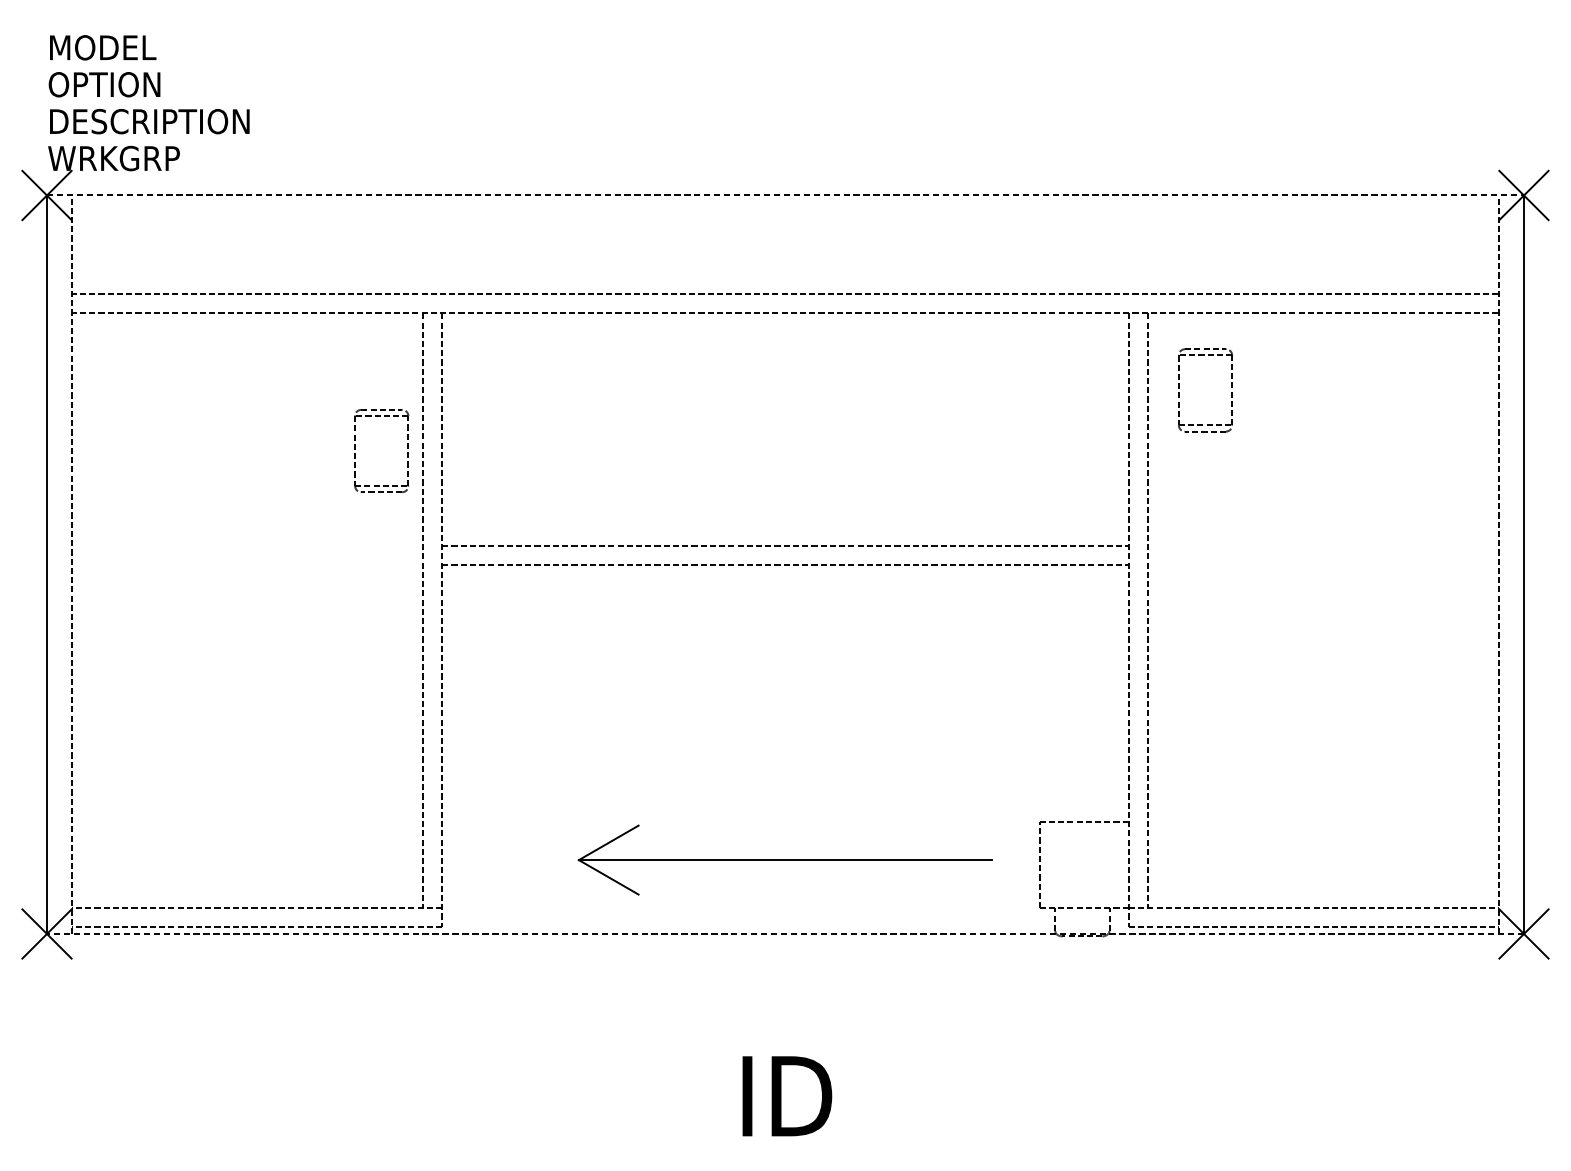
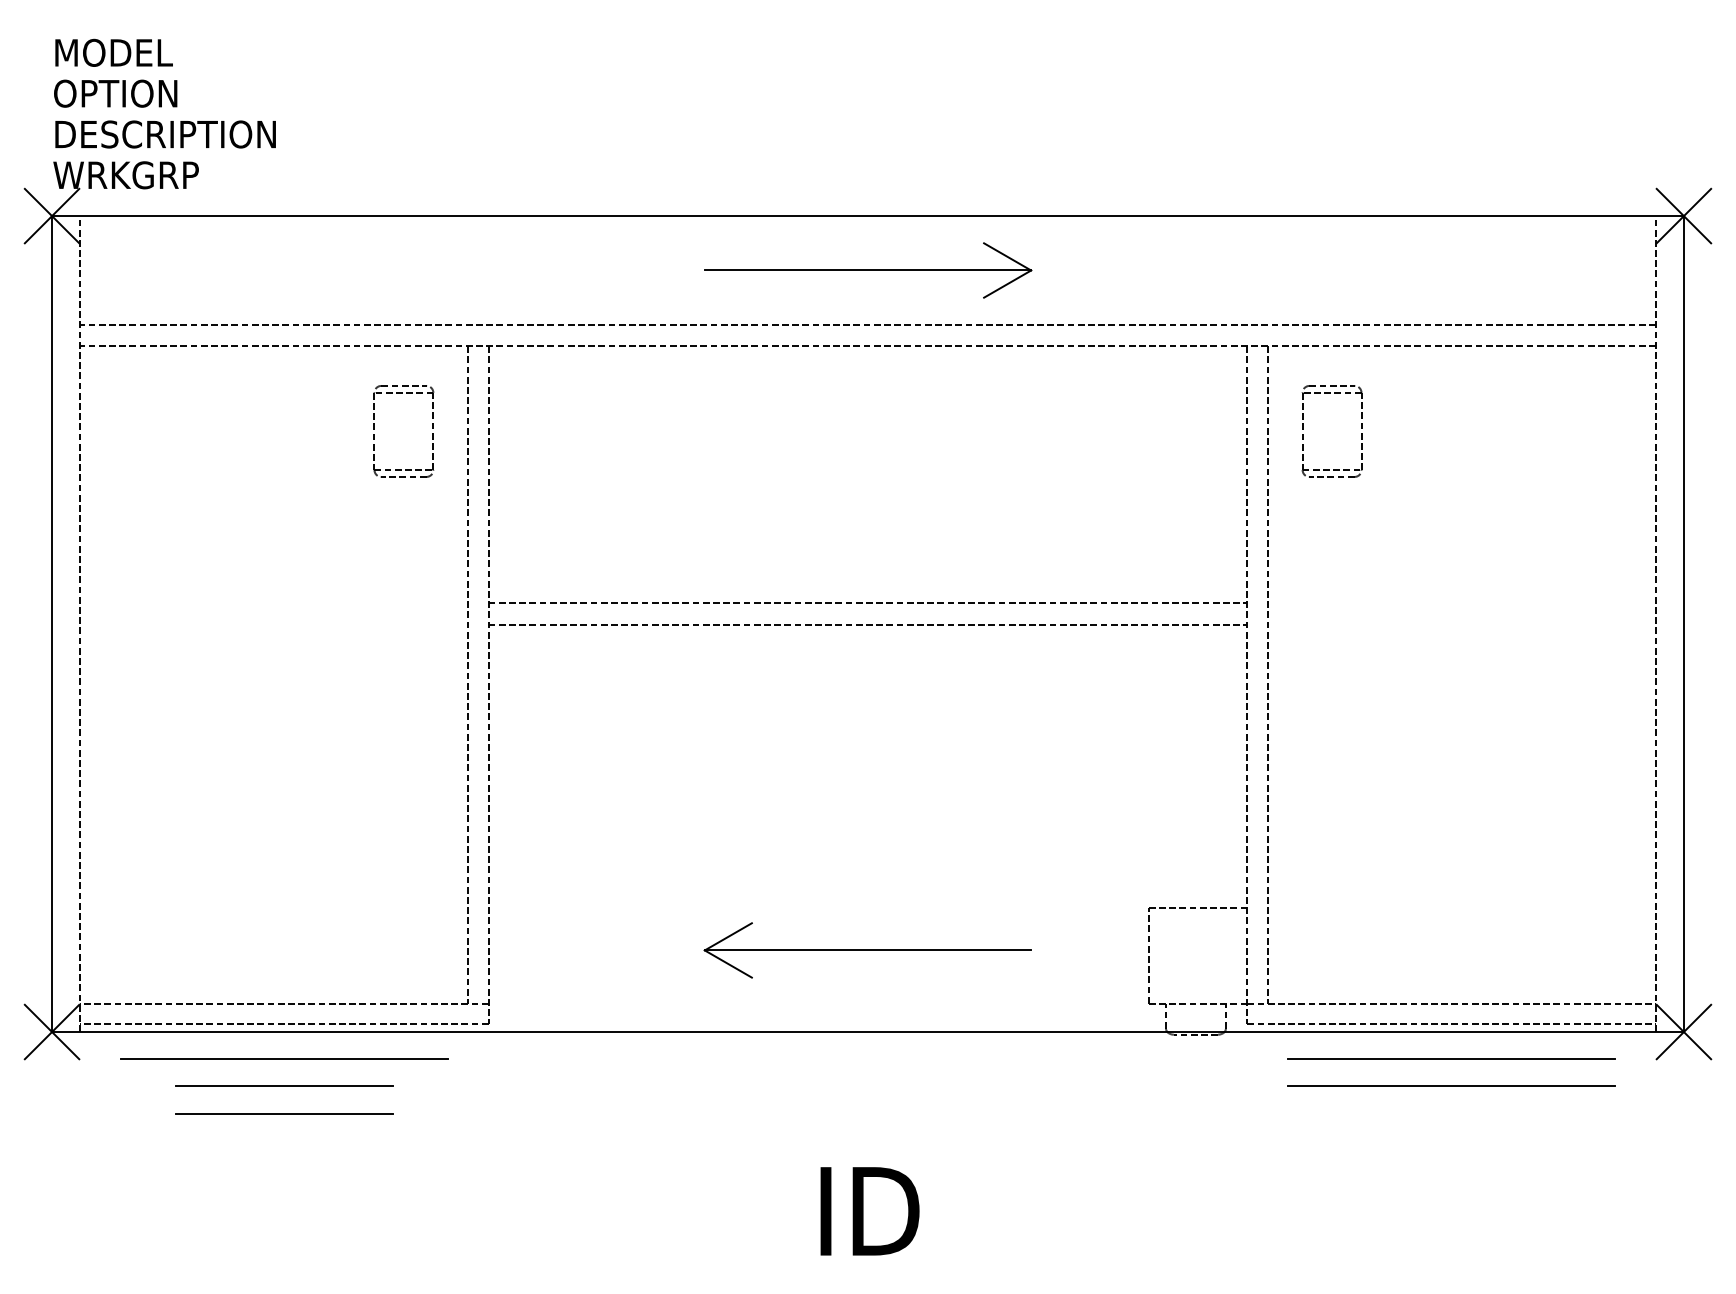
line: (785, 195) -> (867, 216), dashed -> solid
part: (785, 244) -> (868, 270), added
part: (355, 449) -> (374, 429), moved
part: (785, 860) -> (867, 950), size x0.71
line: (785, 934) -> (867, 1032), dashed -> solid
line: (257, 958) -> (284, 1059), added
line: (1313, 958) -> (1451, 1059), added
line: (257, 983) -> (284, 1086), added
line: (1313, 983) -> (1451, 1086), added
line: (257, 1007) -> (284, 1113), added

